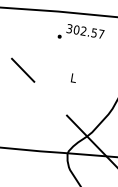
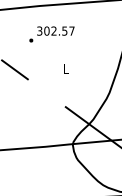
text: (80, 34) -> (51, 34), moved

